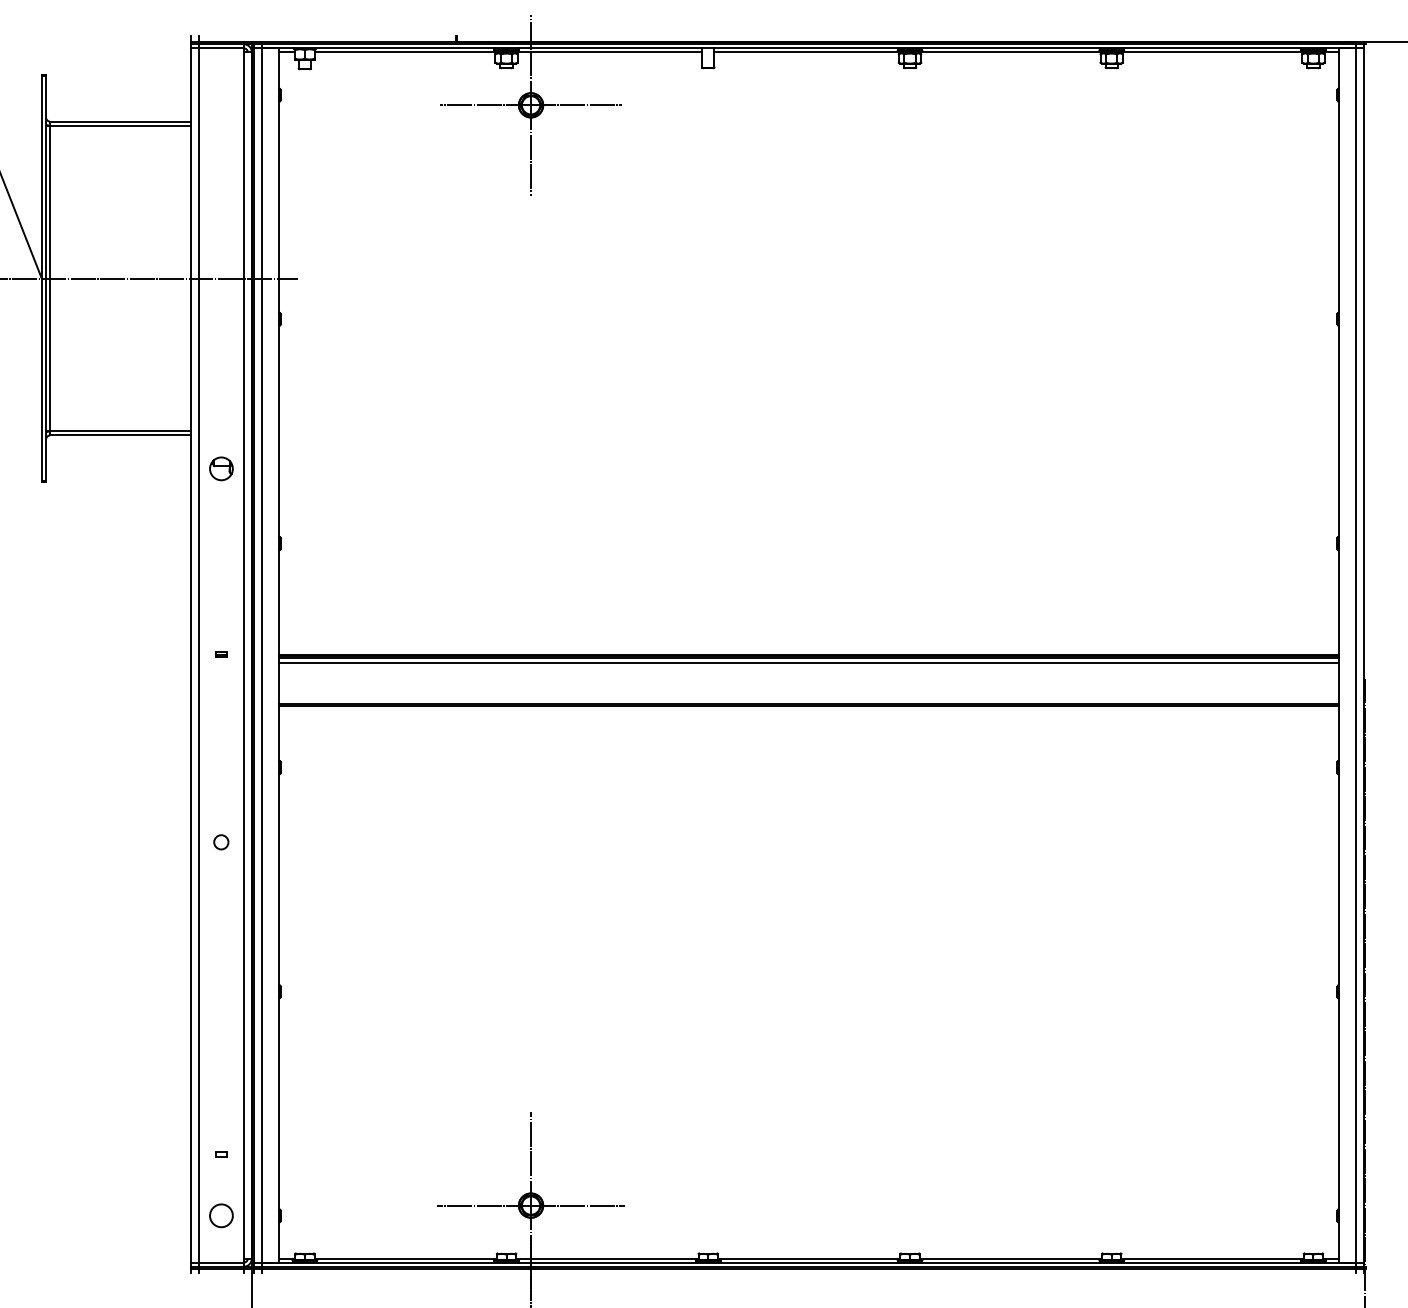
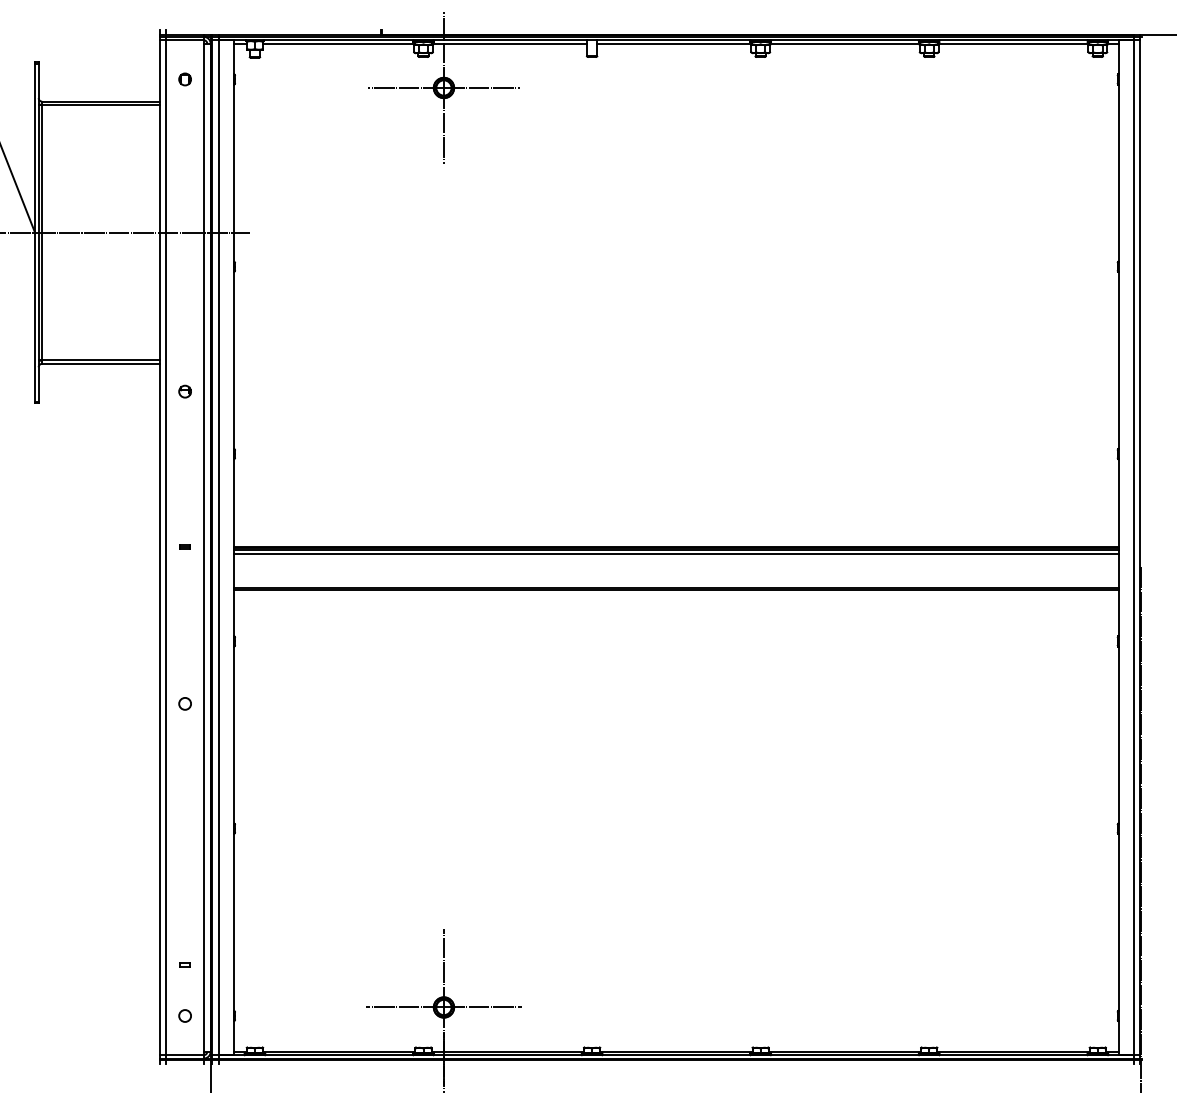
part: (220, 95) -> (184, 79), added
part: (220, 468) -> (184, 391), size x0.62
circle: (220, 1215) -> (184, 1015), size x0.62

